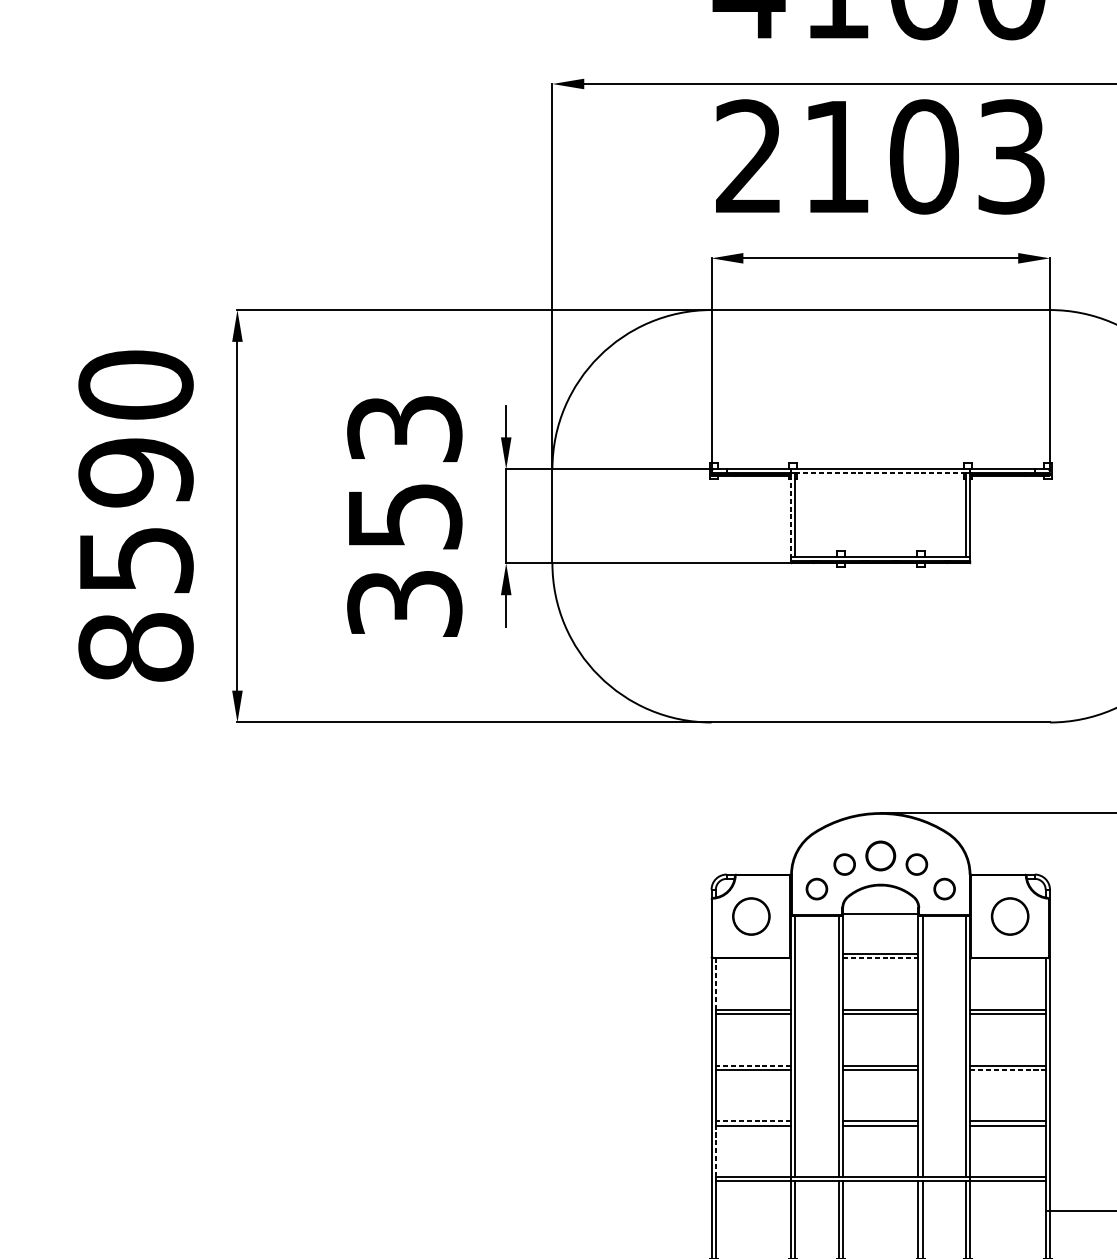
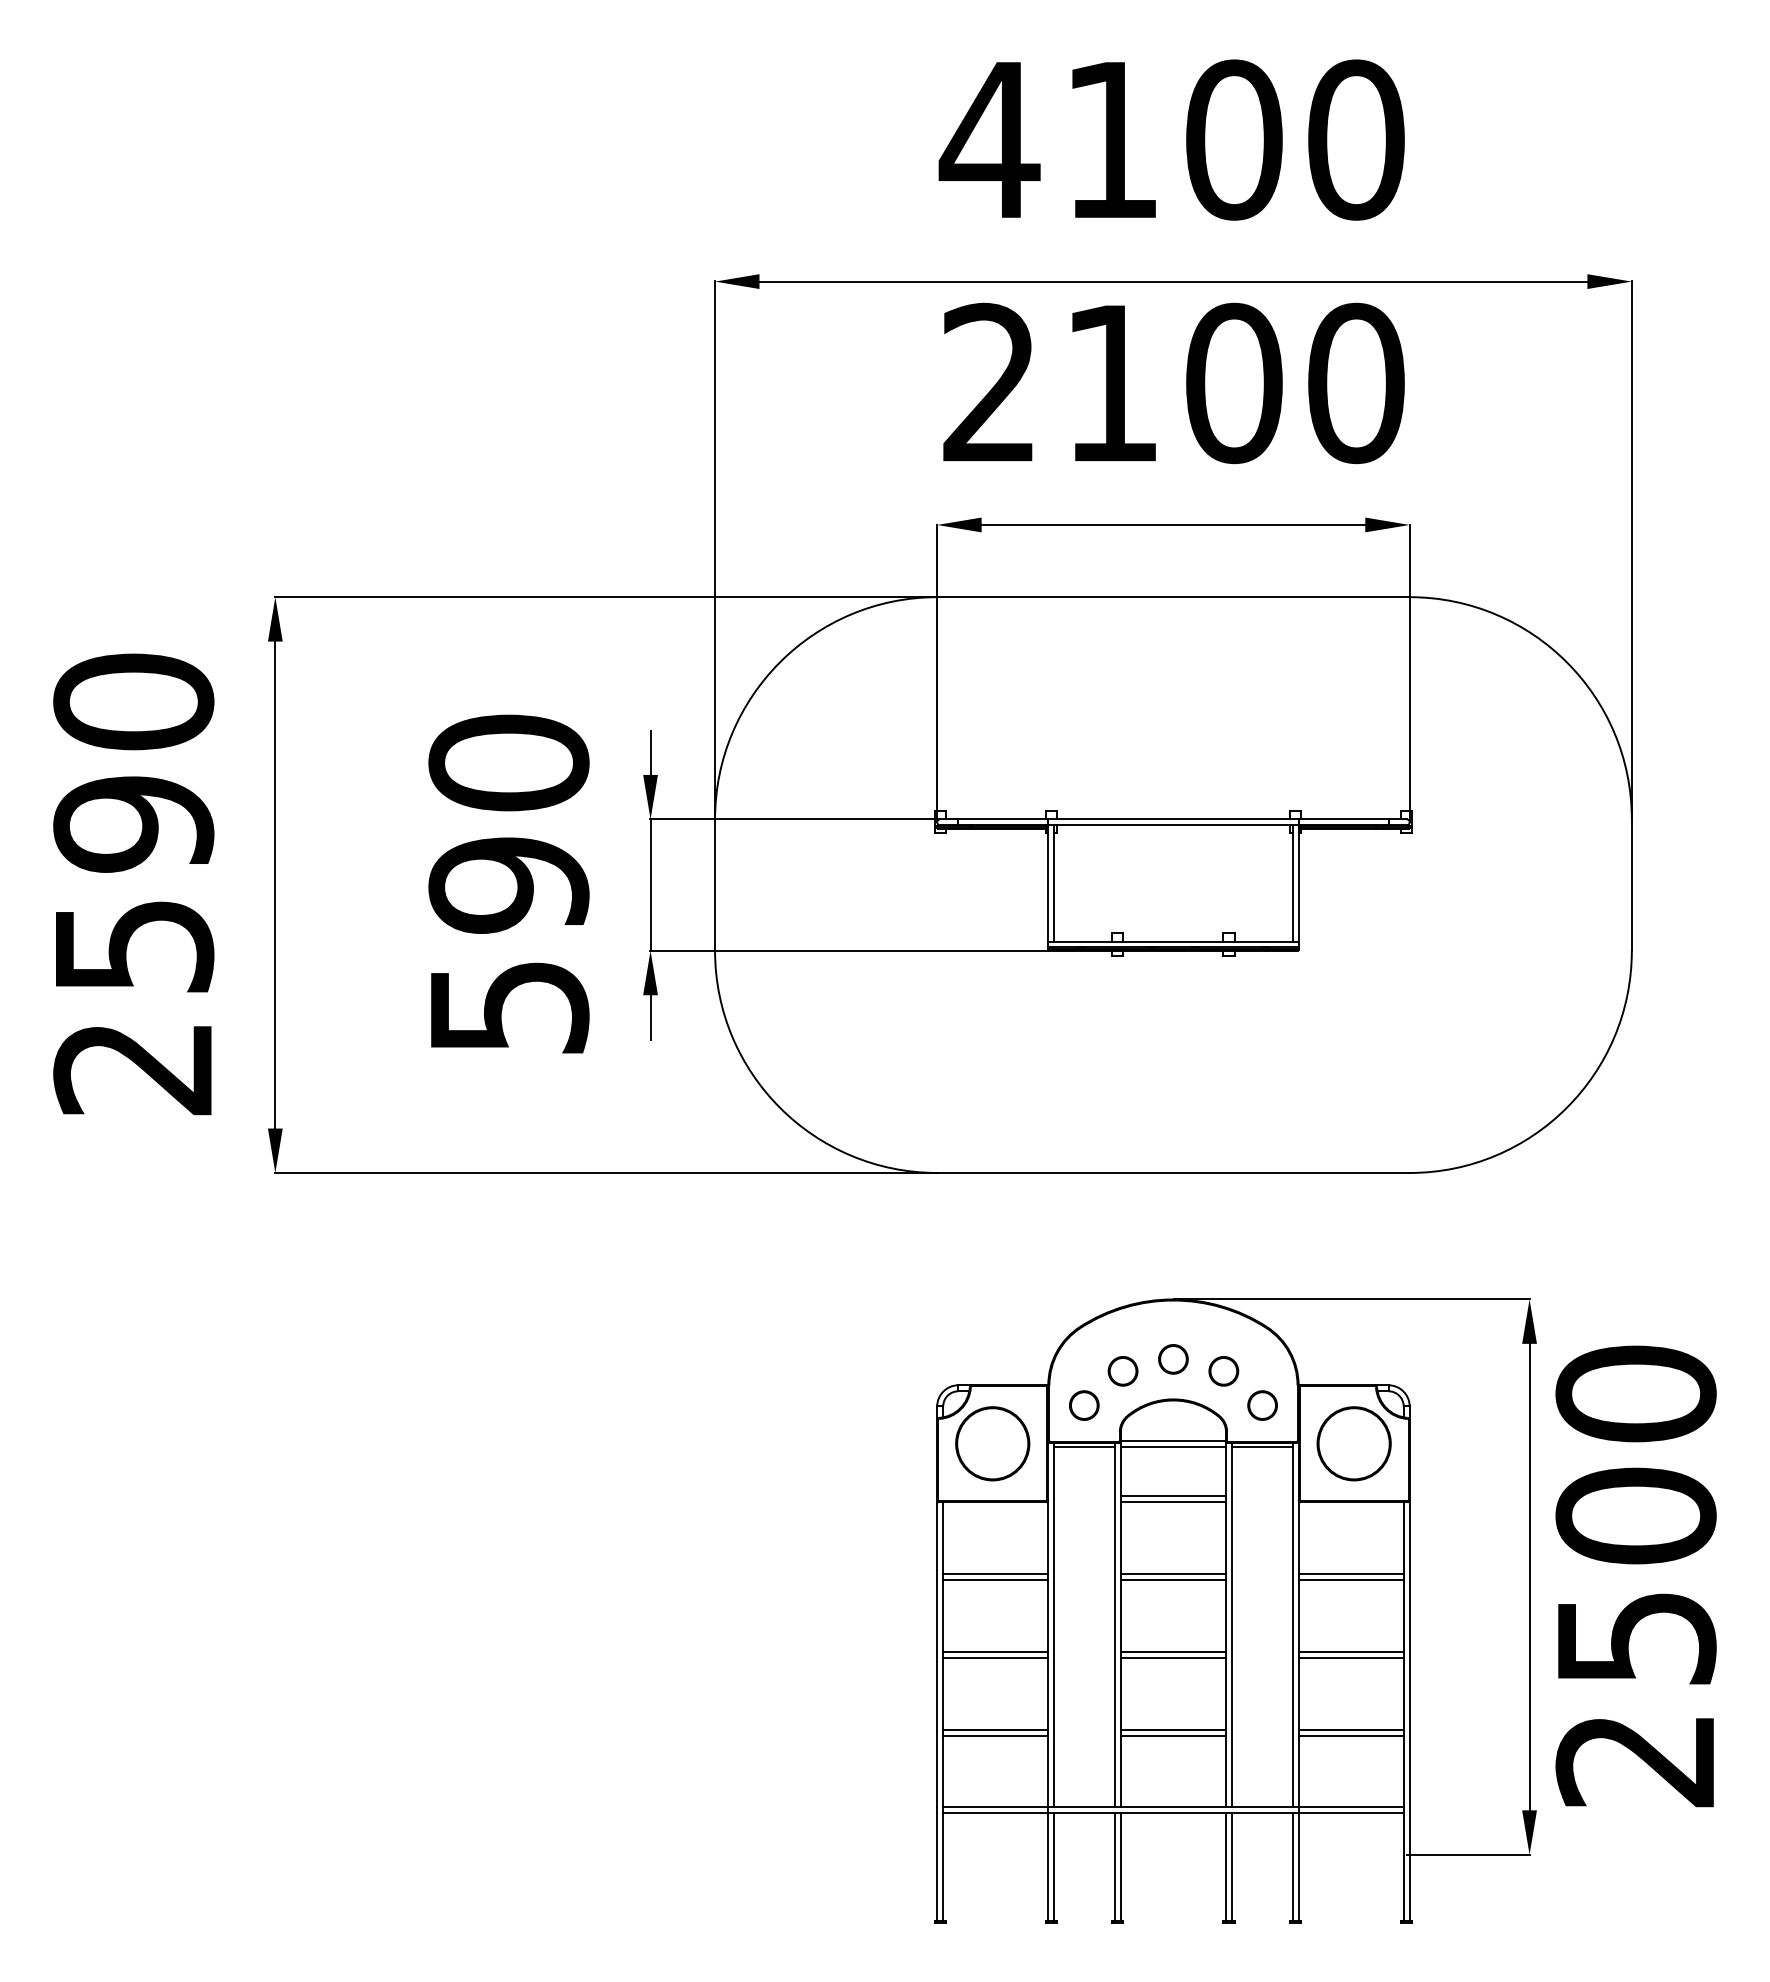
text: (1011, 156) -> (1356, 383), 2103 -> 2100
line: (880, 473) -> (1173, 825), dashed -> solid
text: (404, 515) -> (508, 883), 353 -> 590
line: (791, 515) -> (1048, 884), dashed -> solid
text: (135, 647) -> (133, 1068), 8590 -> 2590
circle: (880, 856) -> (1173, 1359), size x0.71
circle: (751, 916) -> (992, 1443), size x1.43
circle: (1009, 916) -> (1353, 1443), size x1.43
line: (817, 918) -> (1084, 1446), added
line: (880, 918) -> (1172, 1446), added
line: (943, 918) -> (1261, 1446), added
line: (880, 958) -> (1173, 1502), dashed -> solid
line: (716, 984) -> (943, 1538), dashed -> solid
line: (753, 1065) -> (995, 1651), dashed -> solid
line: (1008, 1069) -> (1351, 1657), dashed -> solid
line: (753, 1121) -> (995, 1729), dashed -> solid
line: (716, 1151) -> (943, 1771), dashed -> solid

